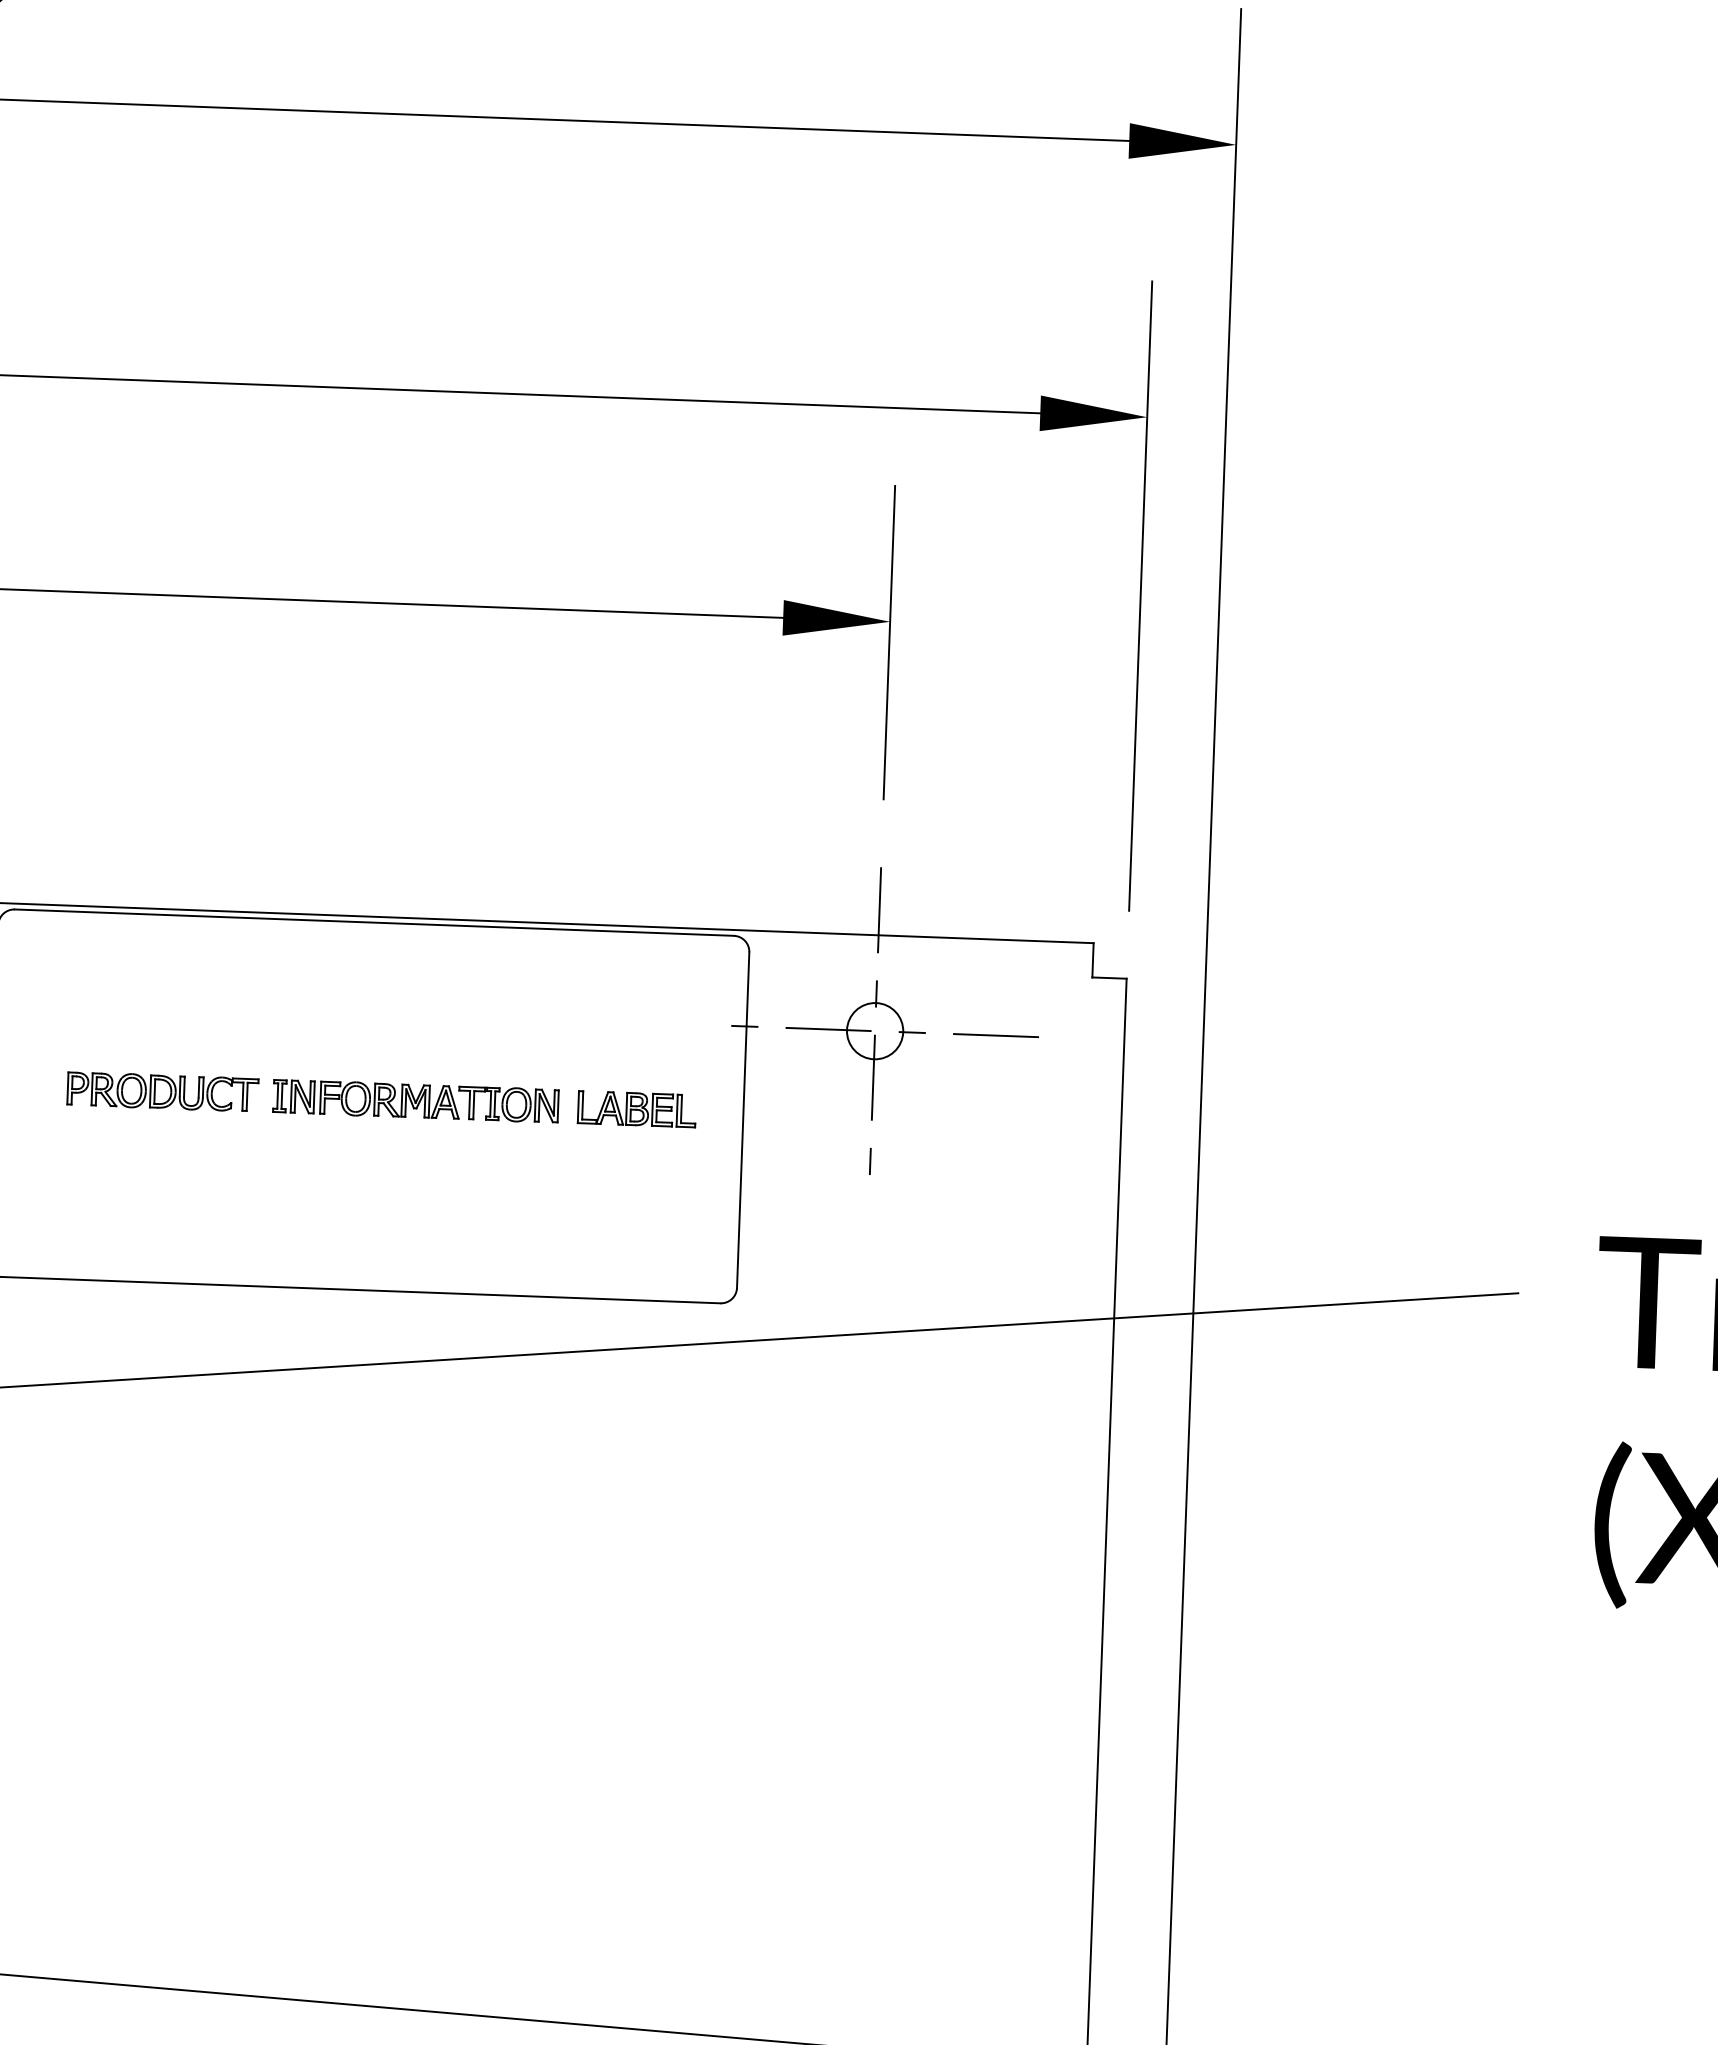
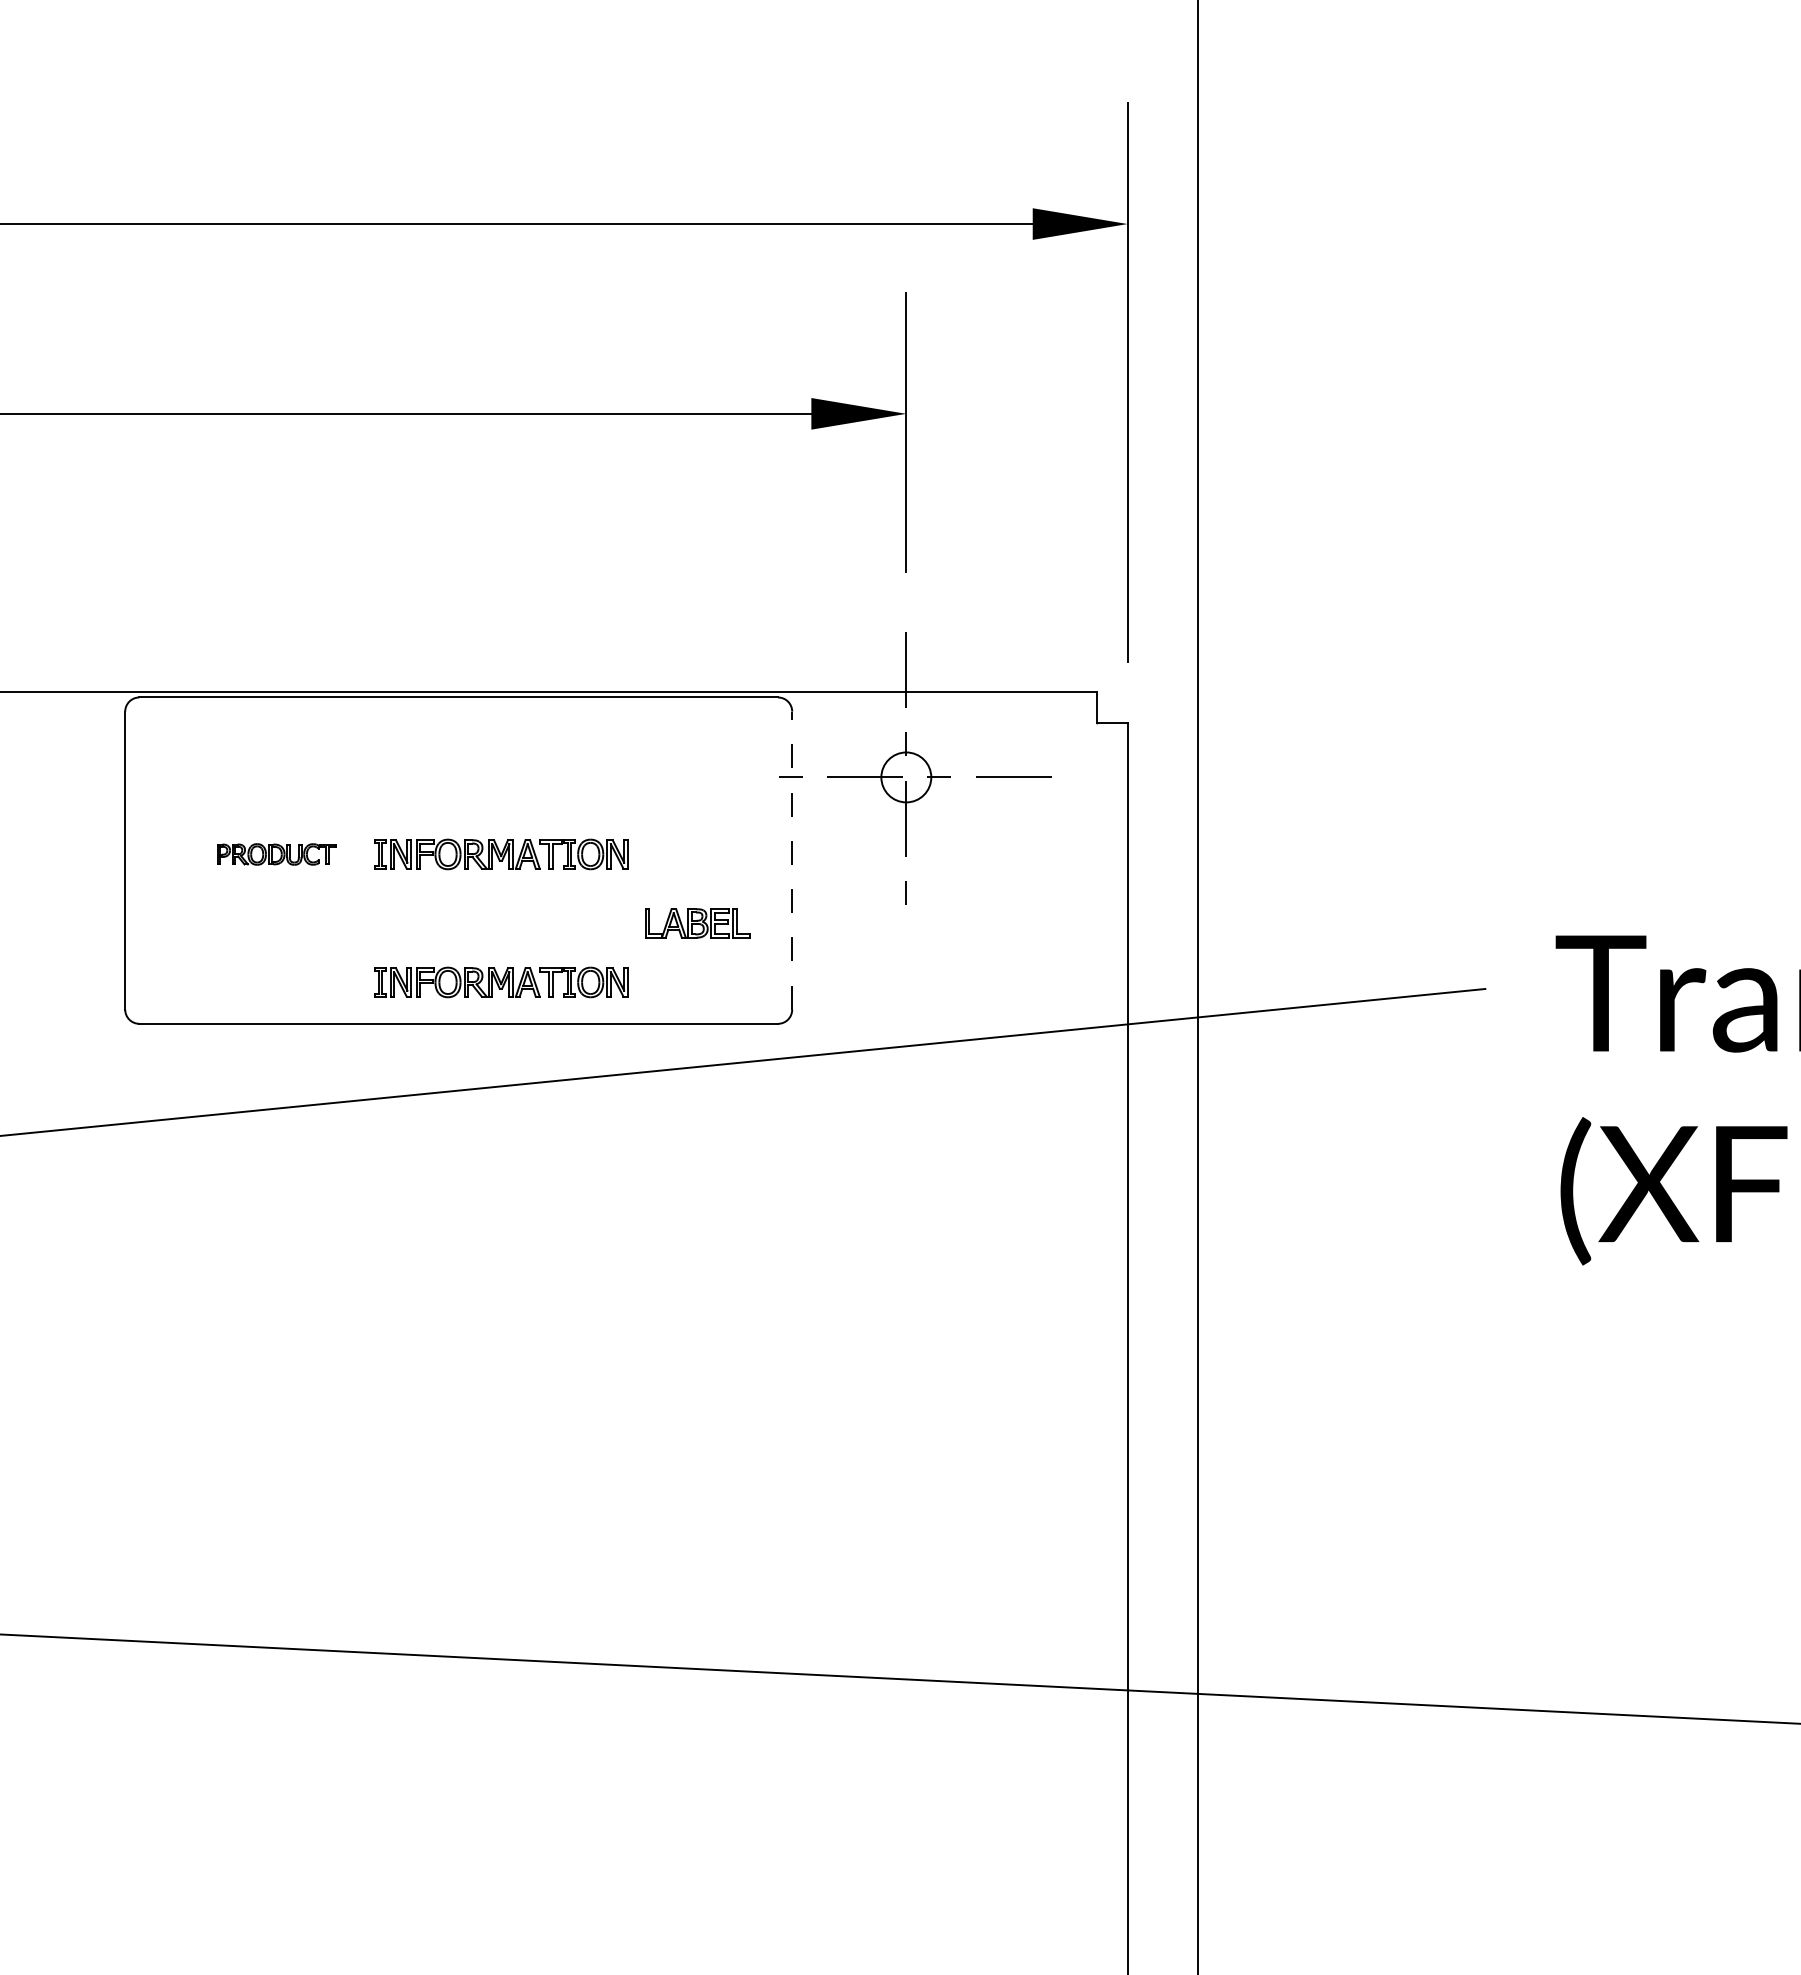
part: (162, 1091) -> (276, 854), size x0.7
part: (636, 1109) -> (697, 923), moved
line: (743, 1120) -> (792, 860), solid -> dashed
part: (410, 1245) -> (501, 982), added

